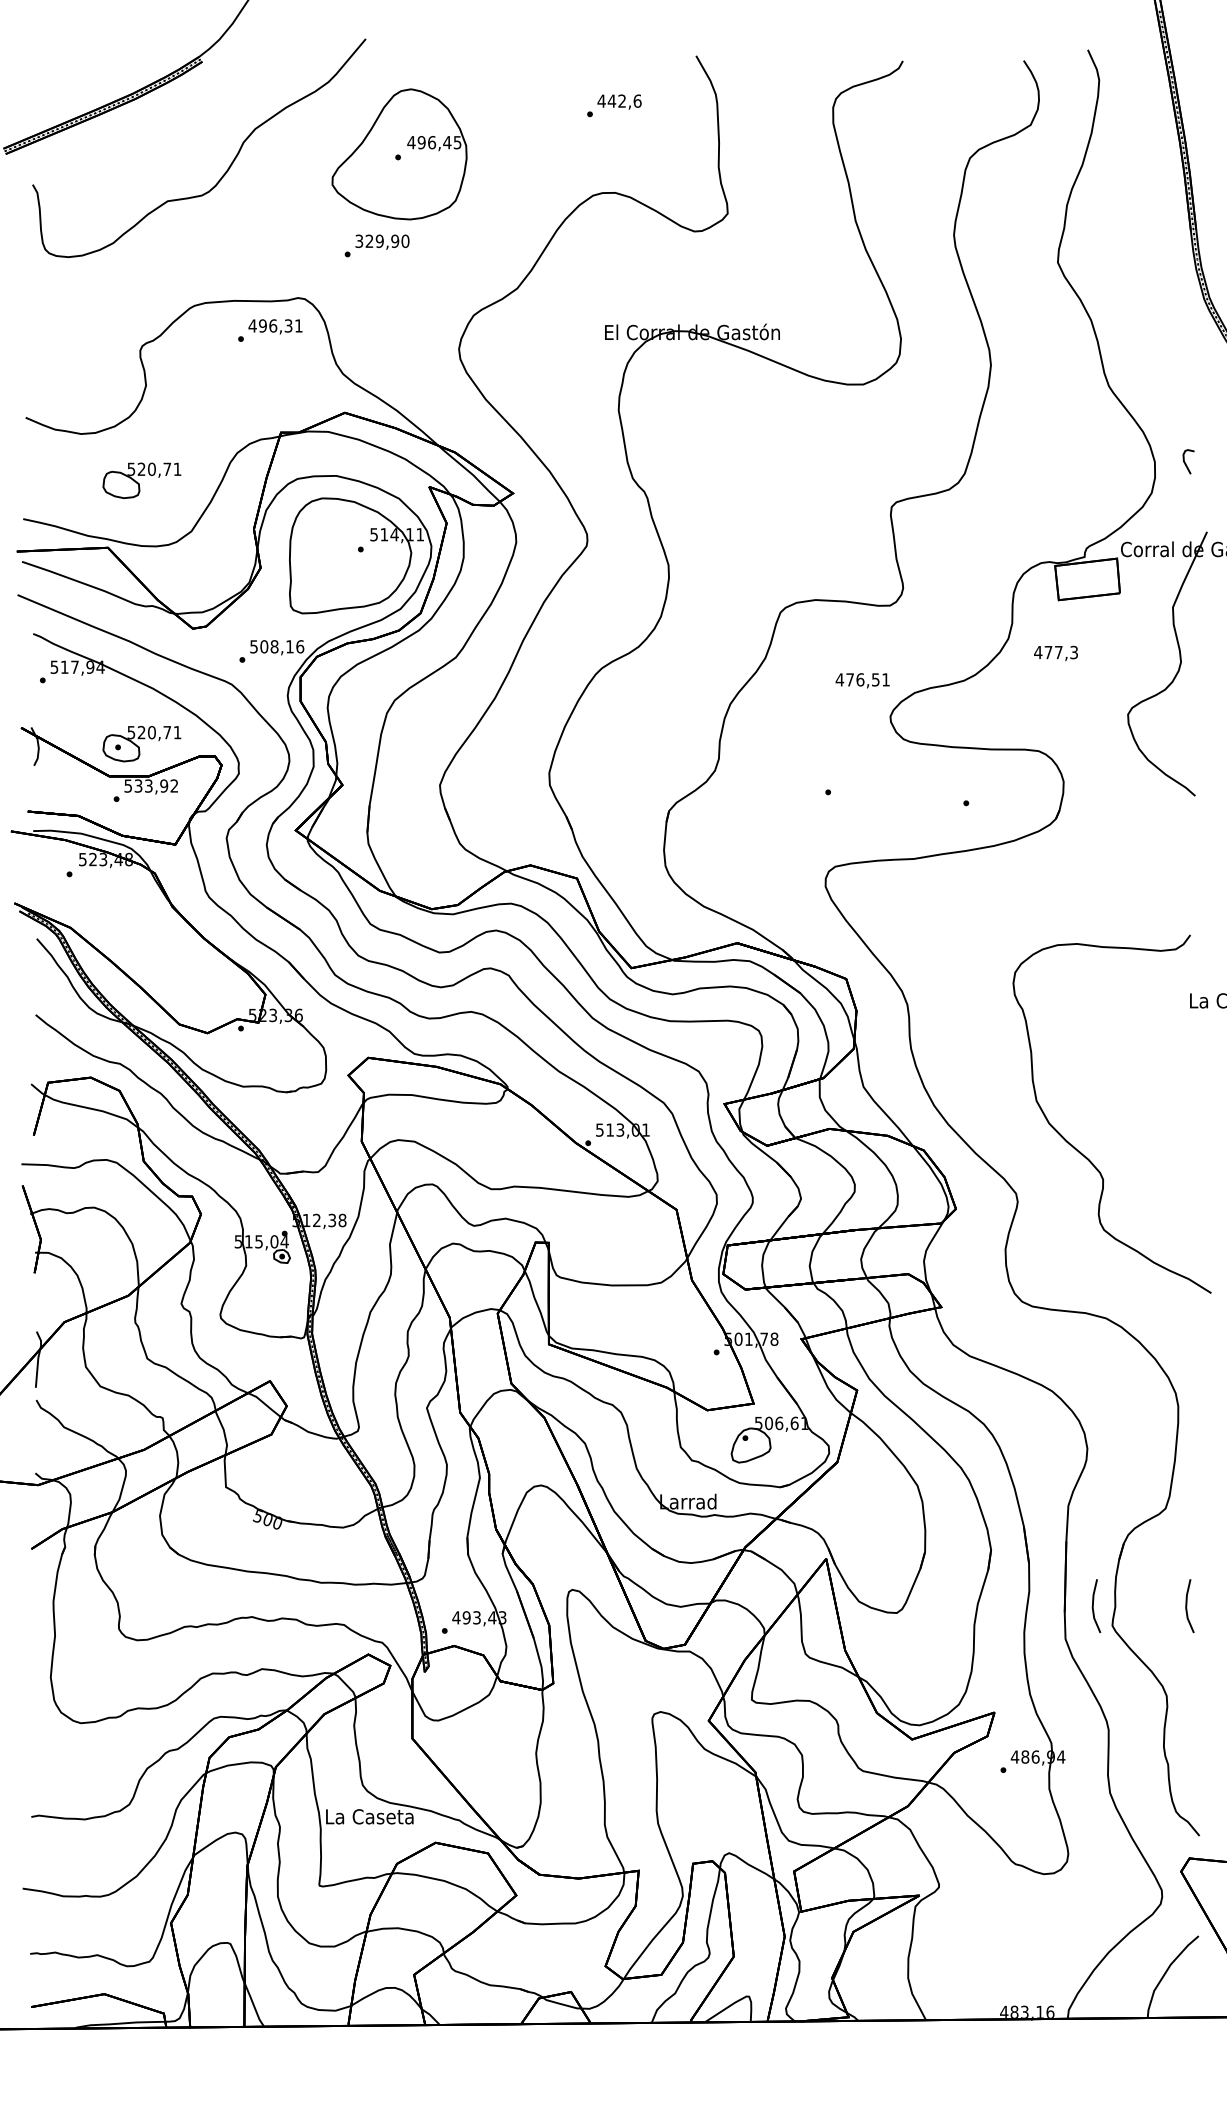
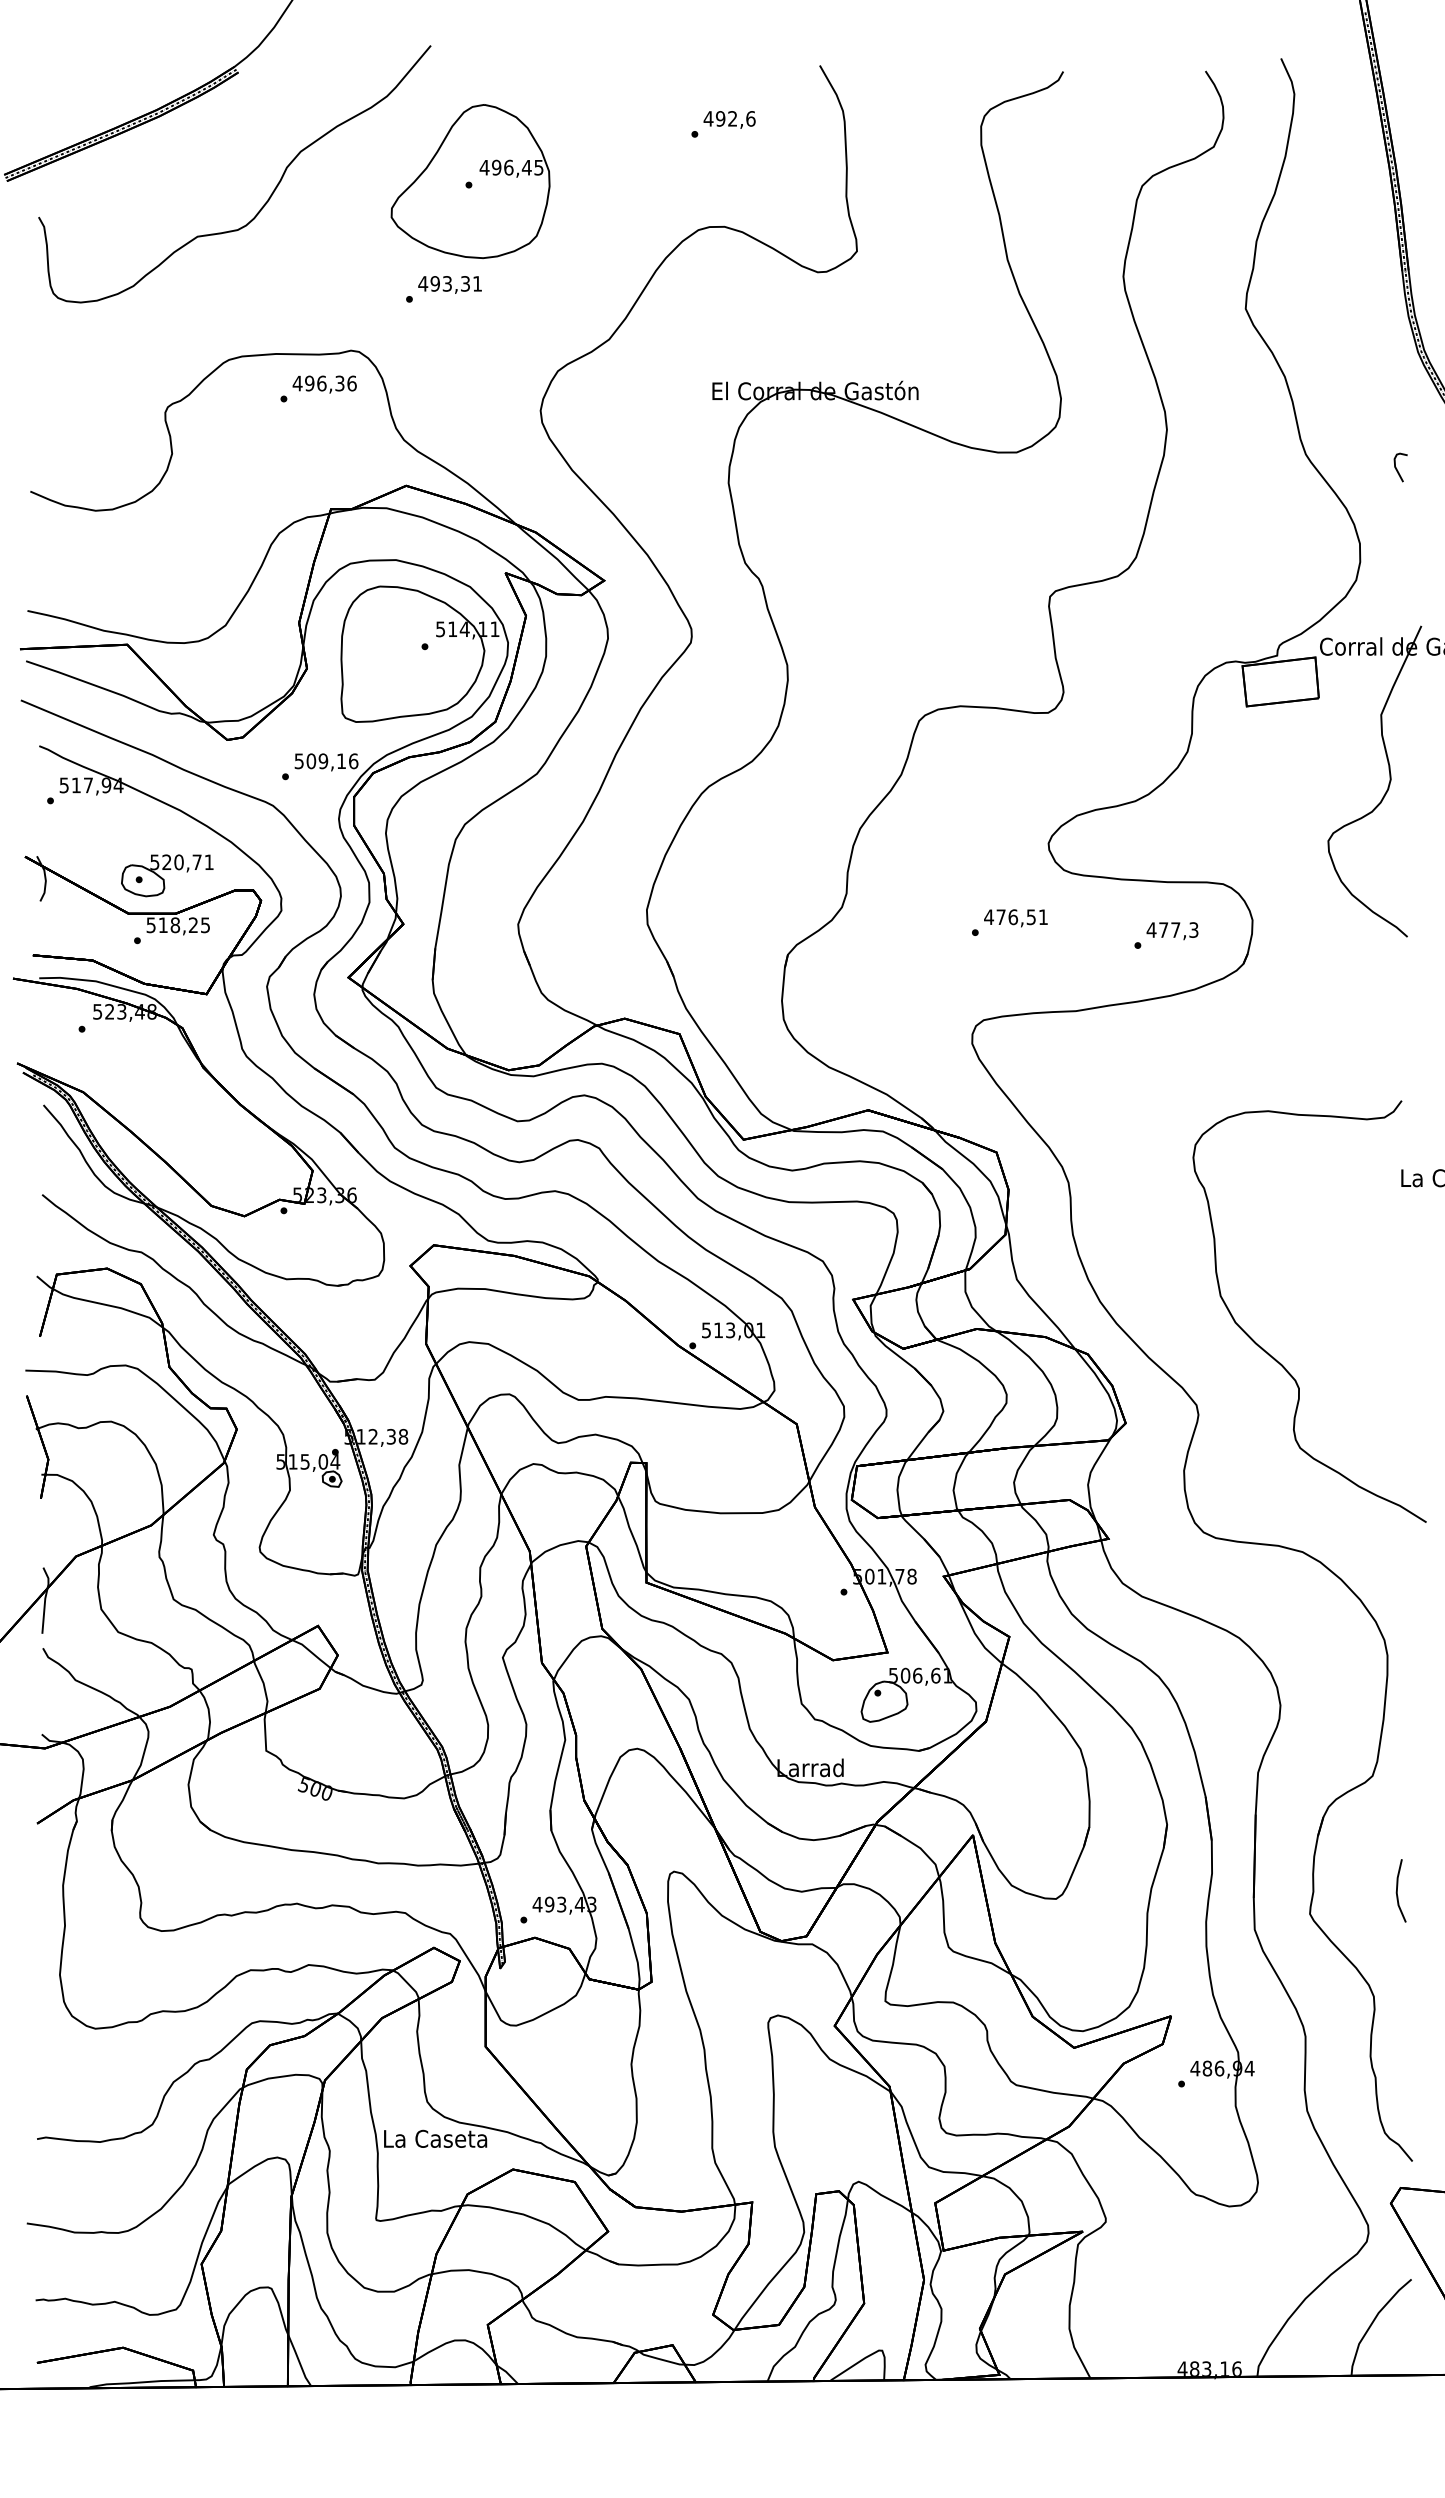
text: (611, 100) -> (720, 118), 442,6 -> 492,6
text: (382, 241) -> (450, 283), 329,90 -> 493,31
text: (298, 325) -> (351, 383), 496,31 -> 496,36
curve: (1185, 462) -> (1397, 468), moved
part: (142, 480) -> (167, 565), removed
text: (274, 646) -> (323, 761), 508,16 -> 509,16
text: (1055, 653) -> (1172, 931), moved
text: (862, 680) -> (1015, 918), moved
text: (155, 786) -> (183, 925), 533,92 -> 518,25
line: (1093, 1605) -> (1287, 1890), removed

